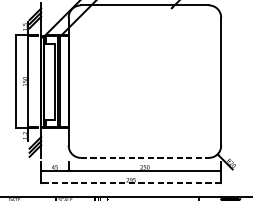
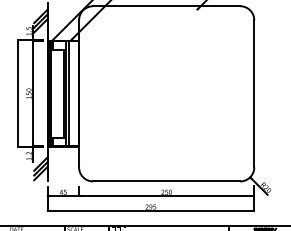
line: (144, 157) -> (166, 181), dashed -> solid
line: (130, 183) -> (150, 210), dashed -> solid

